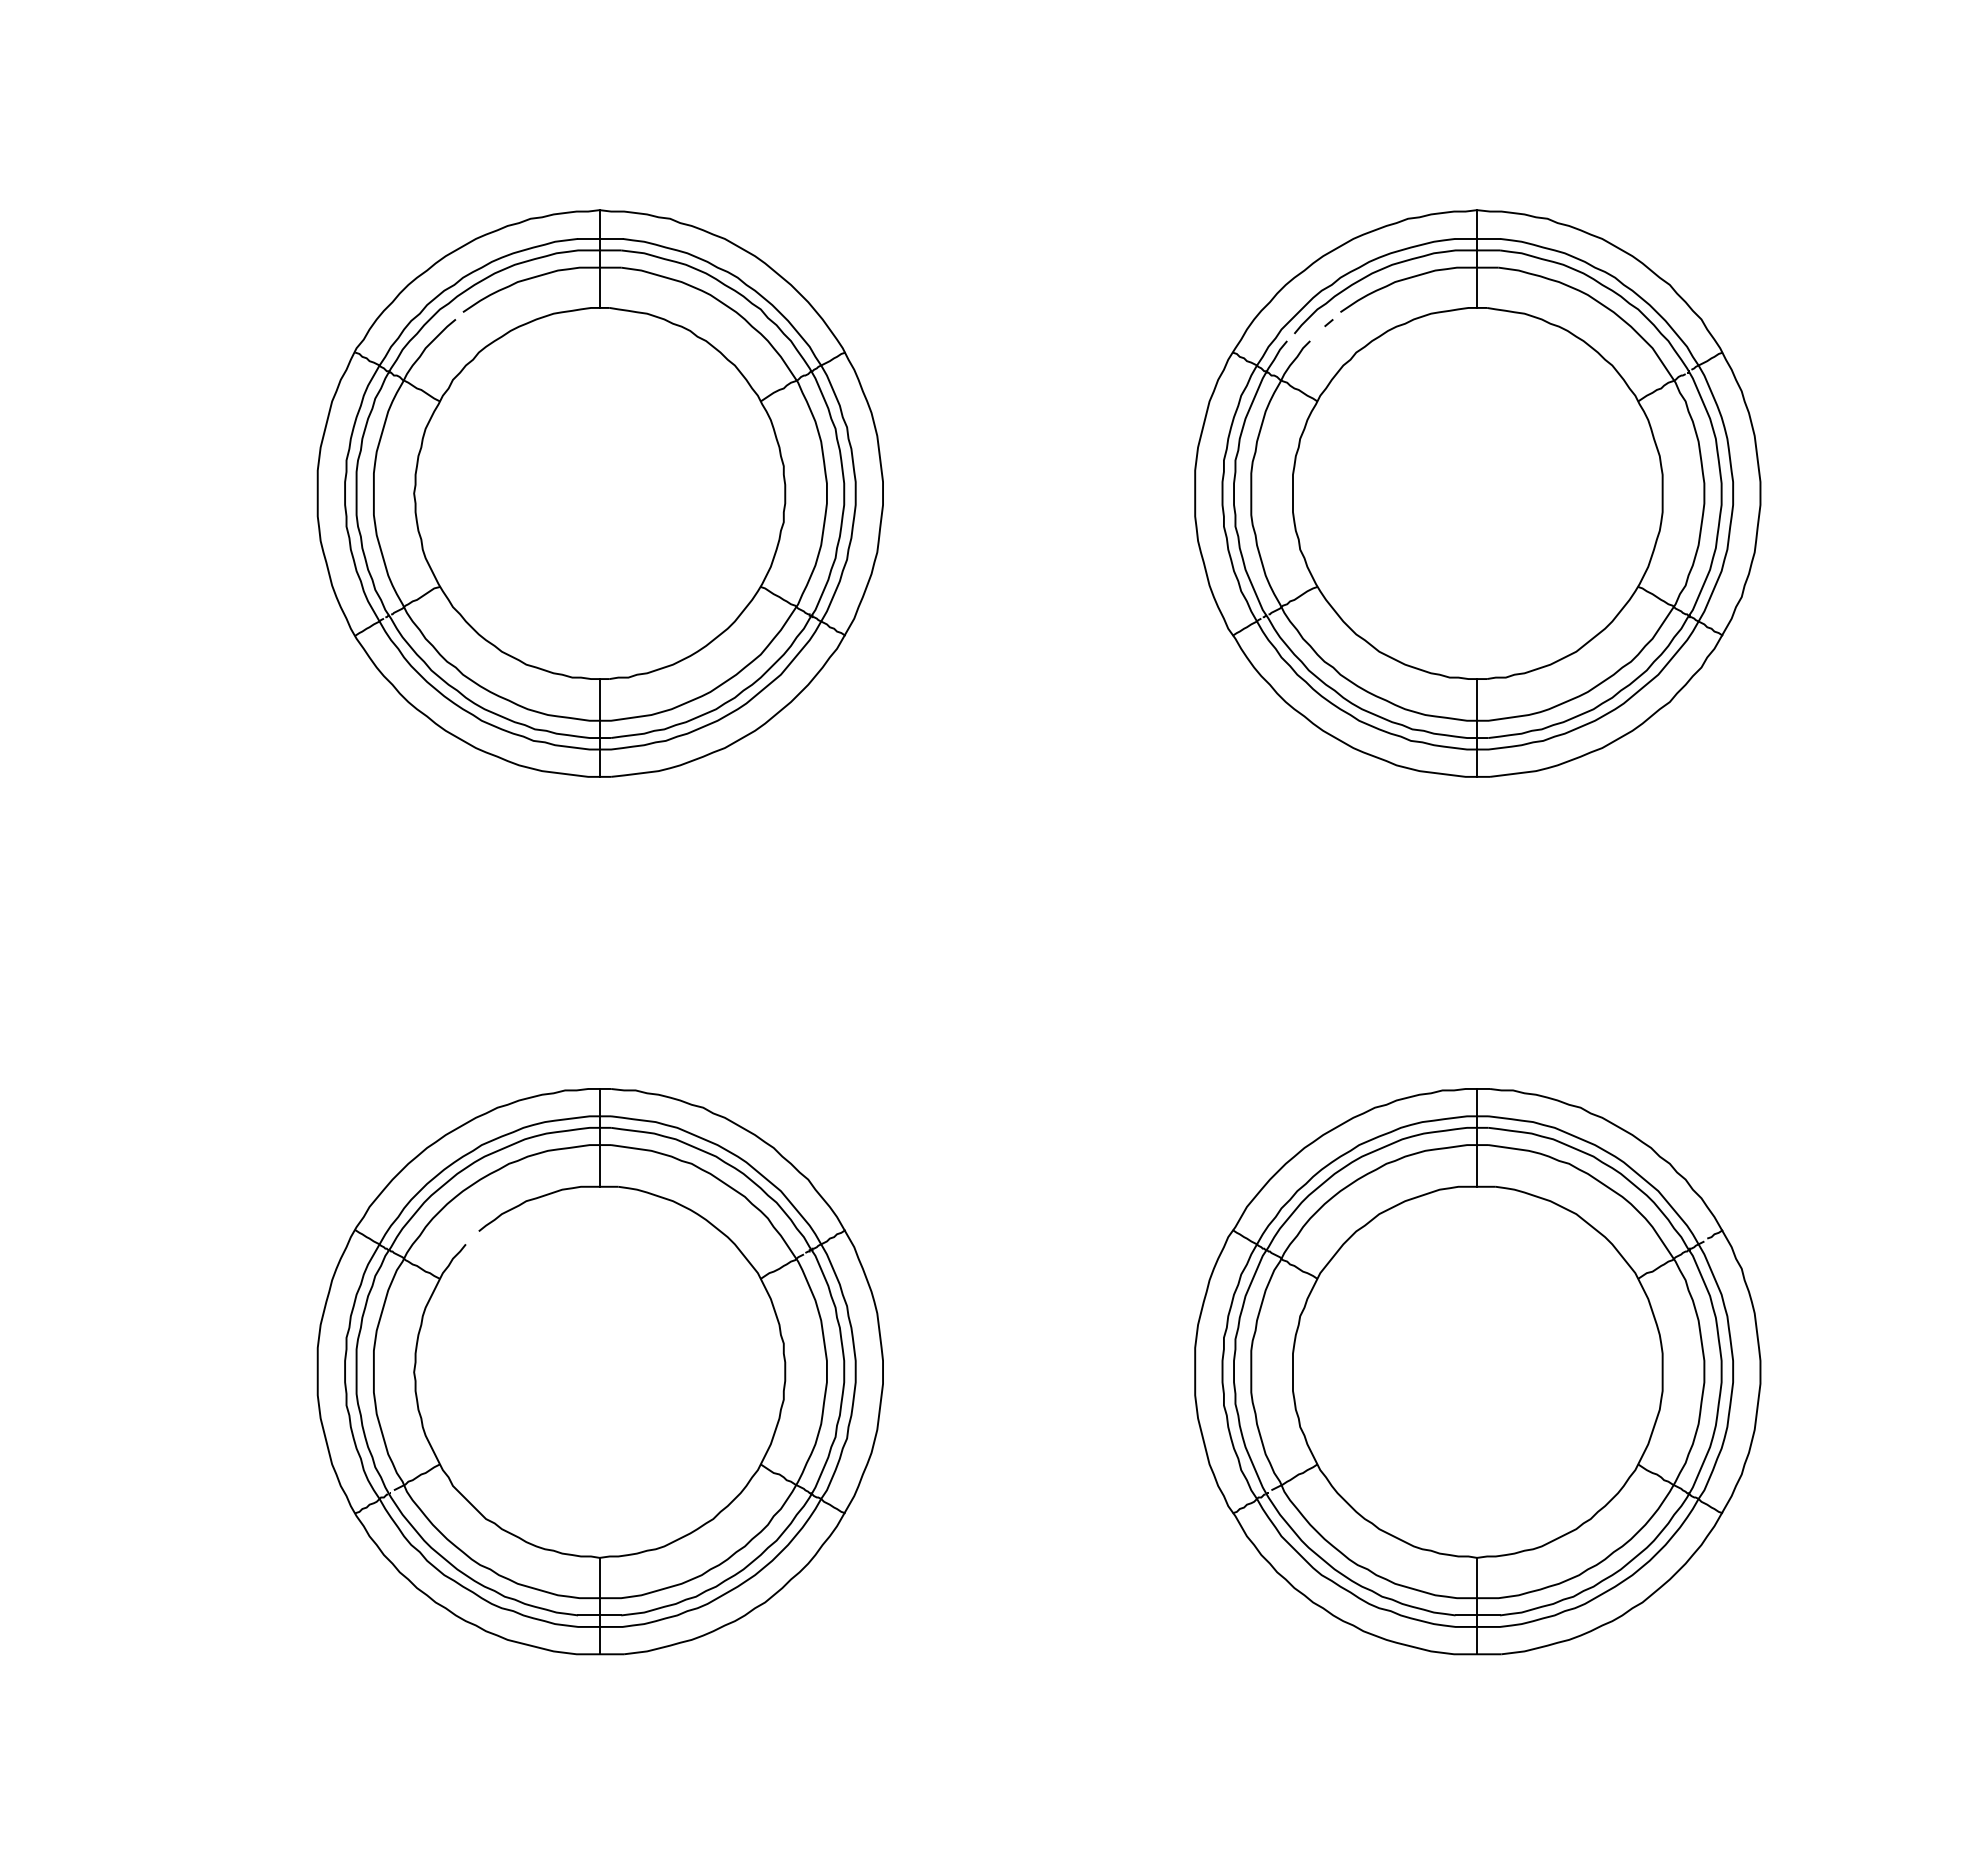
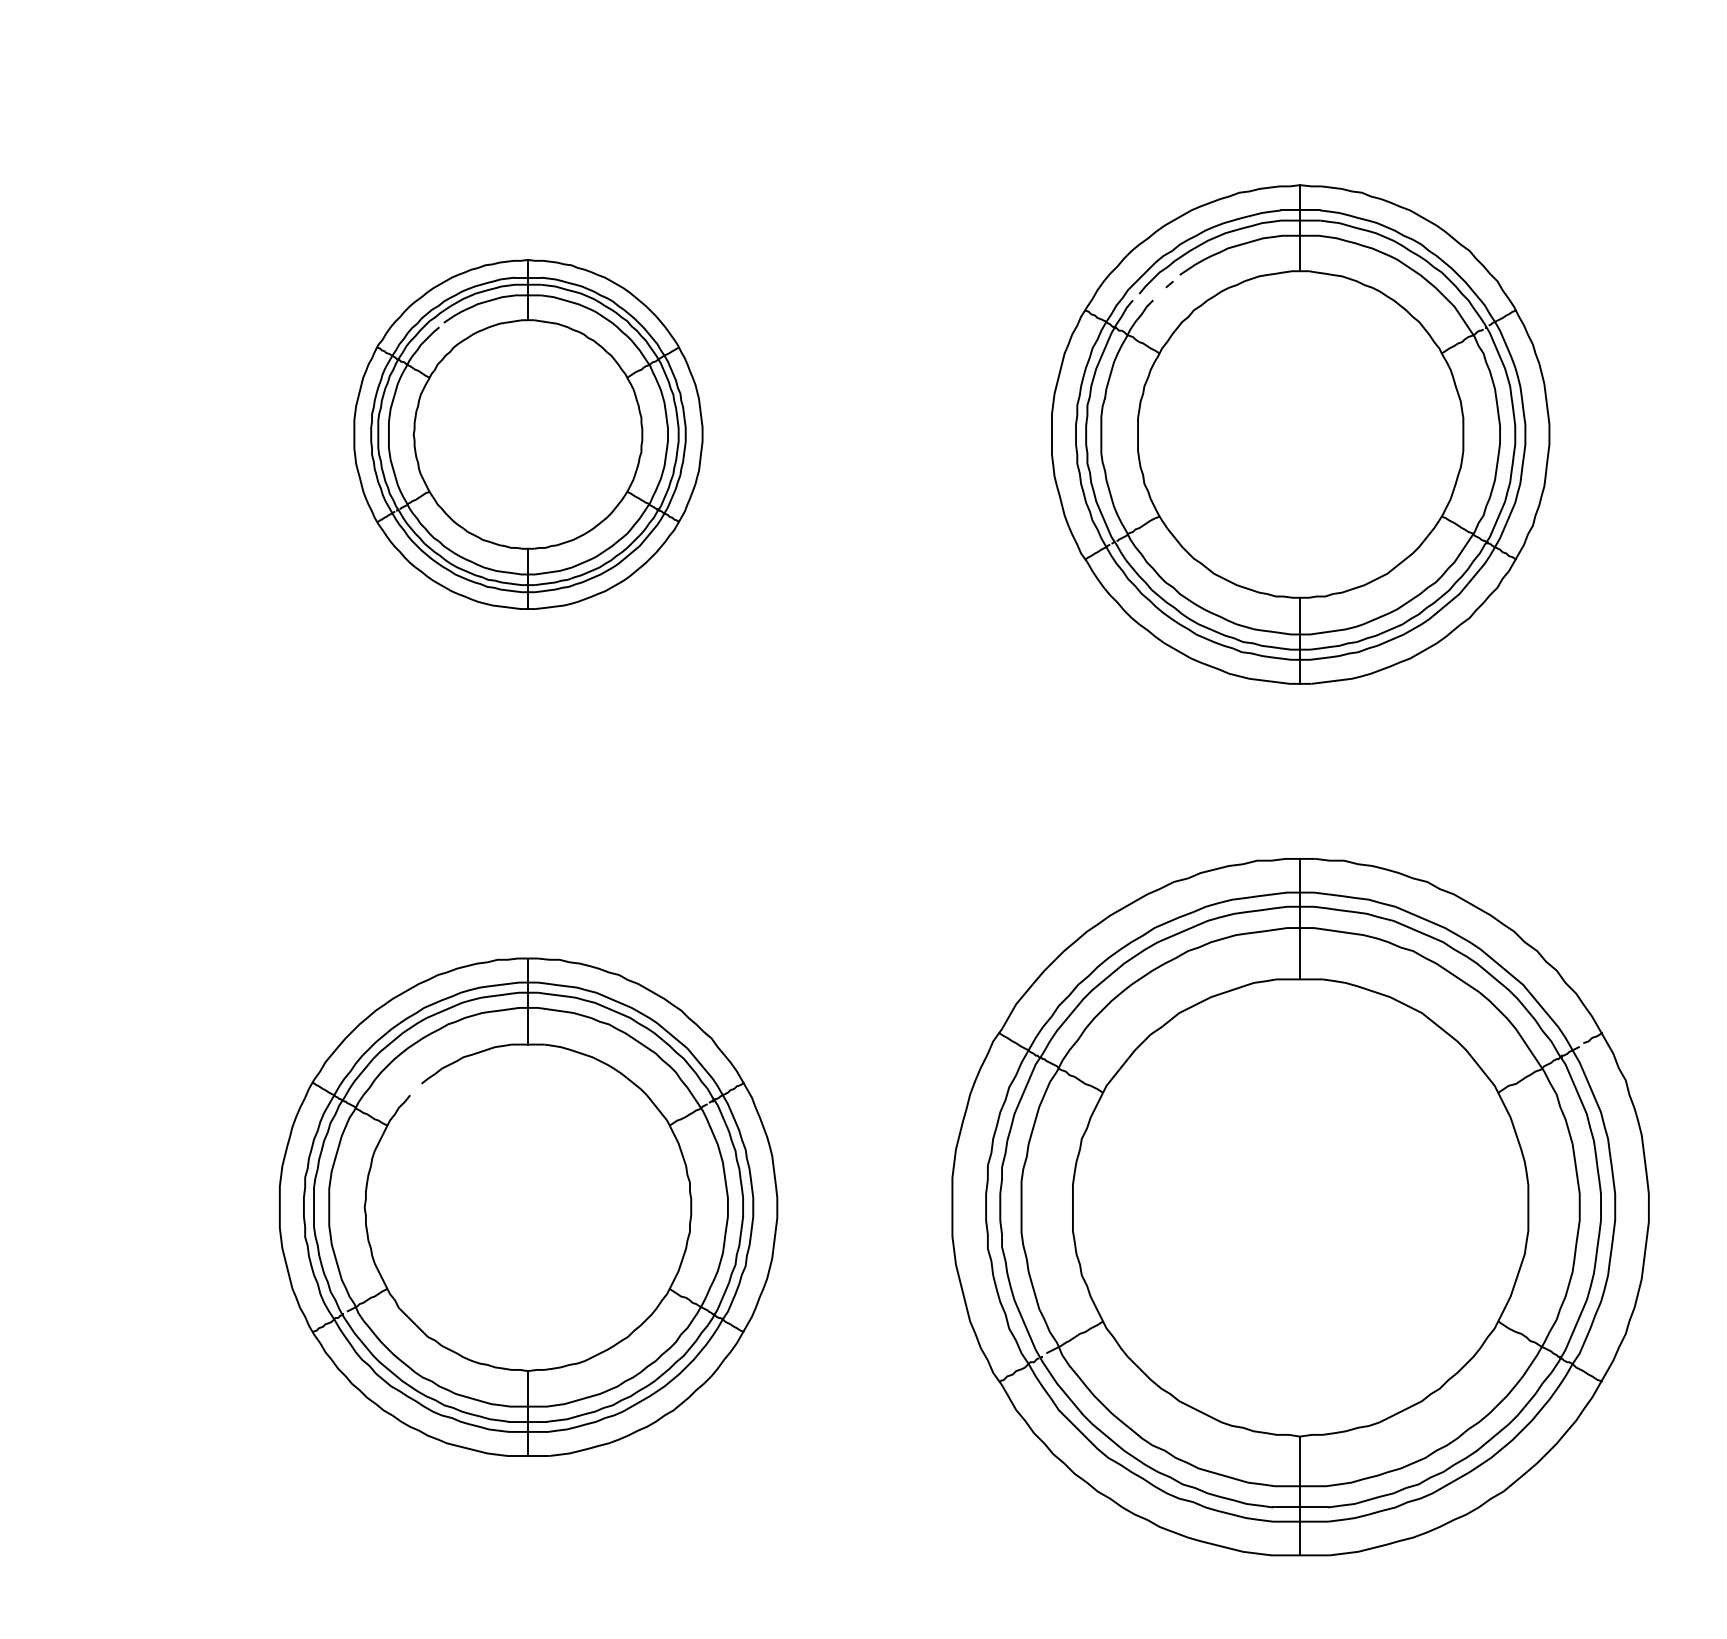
part: (599, 493) -> (527, 434), size x0.7
part: (1477, 1371) -> (1300, 1207), size x1.4

